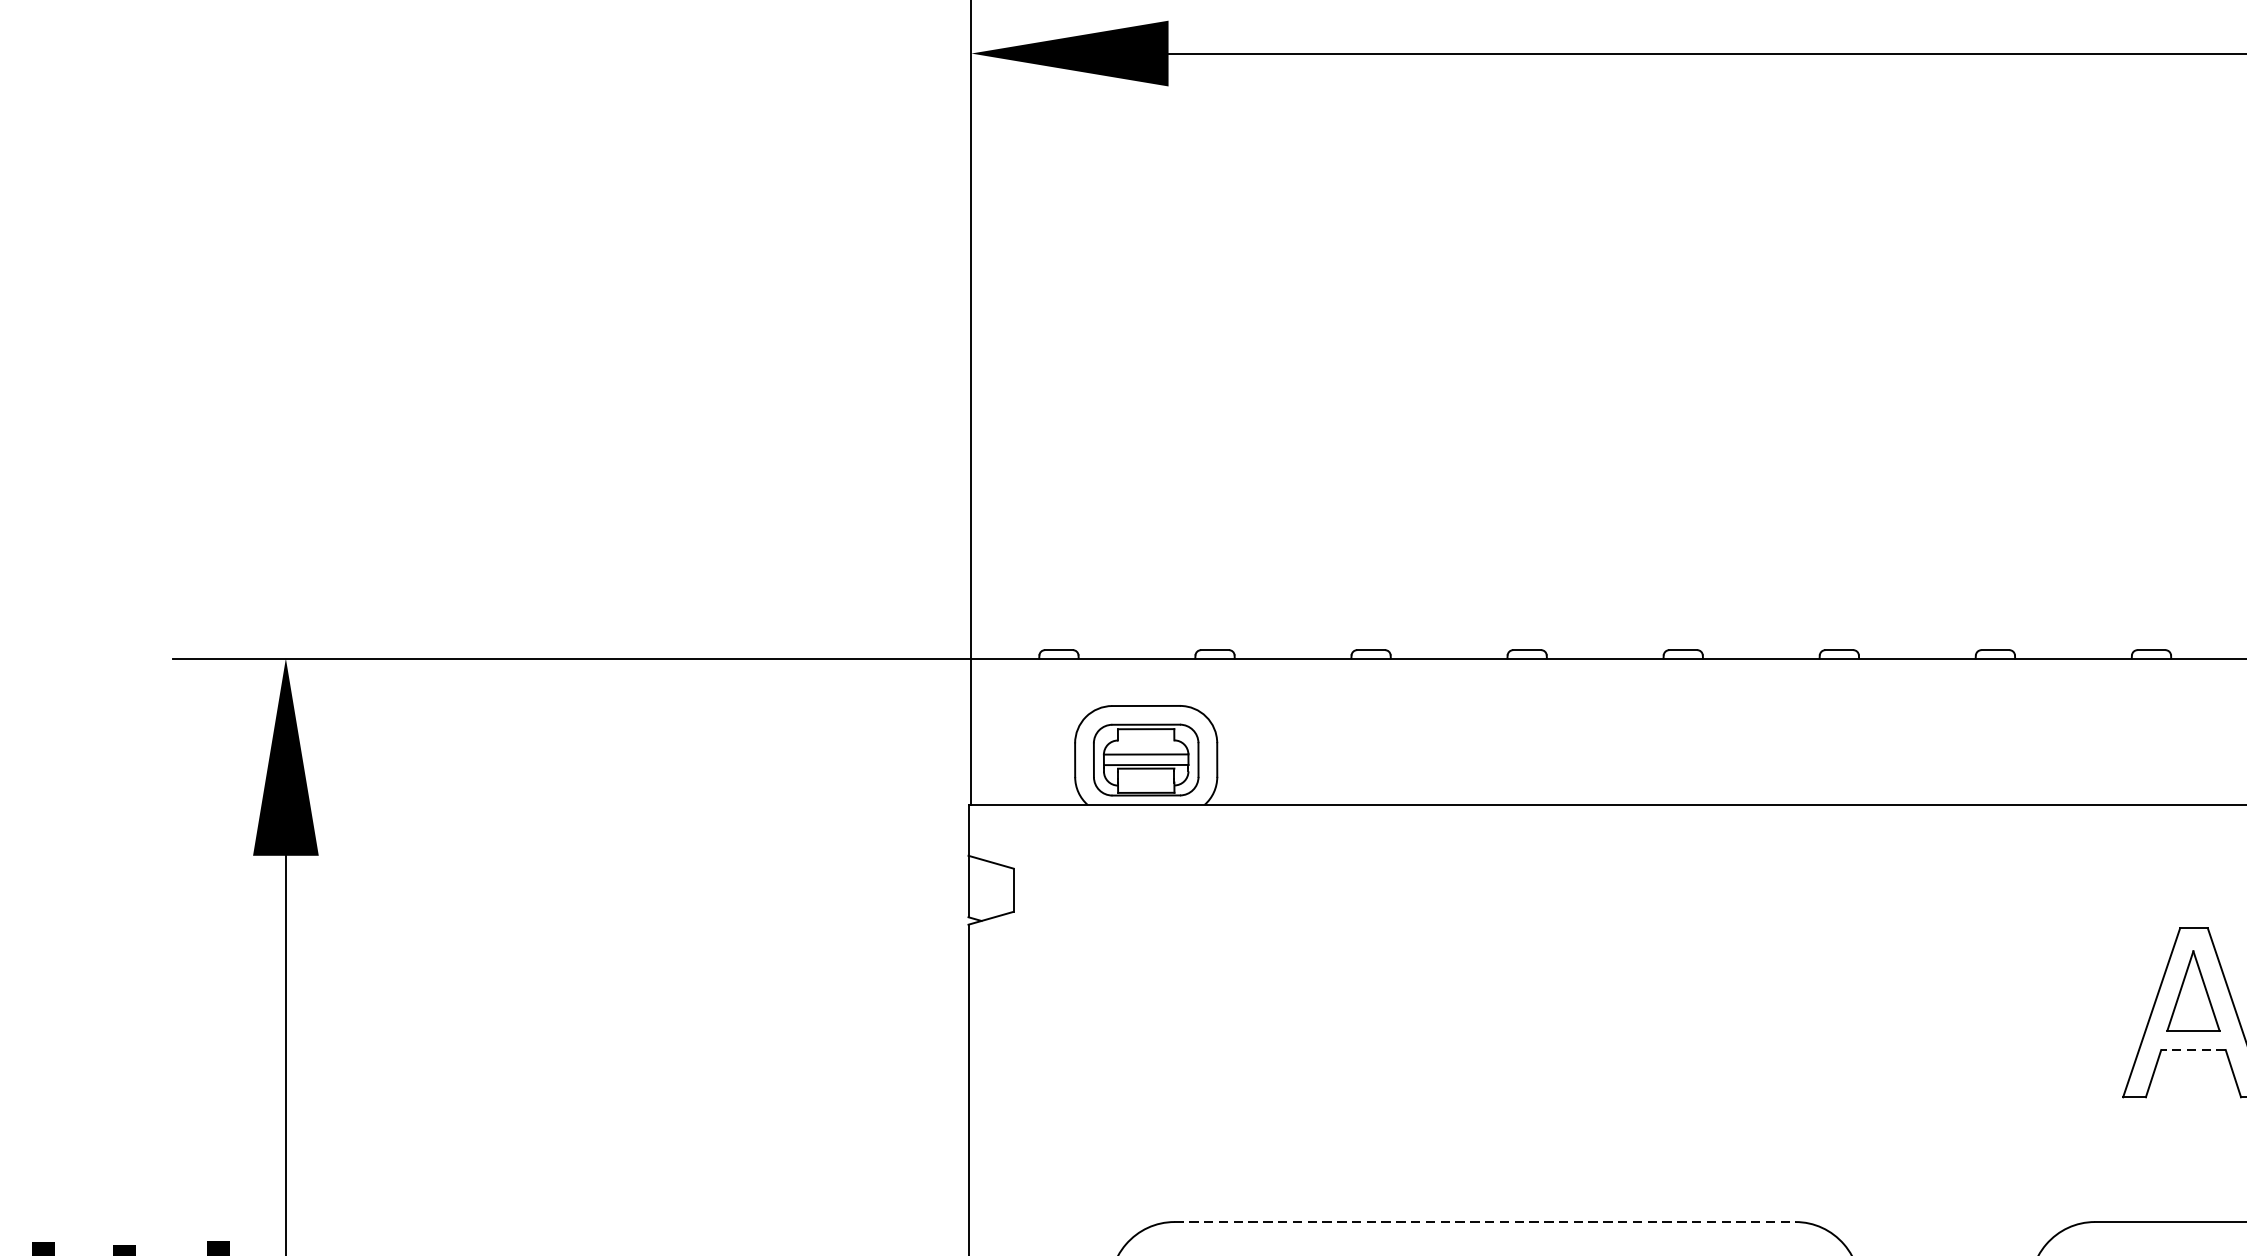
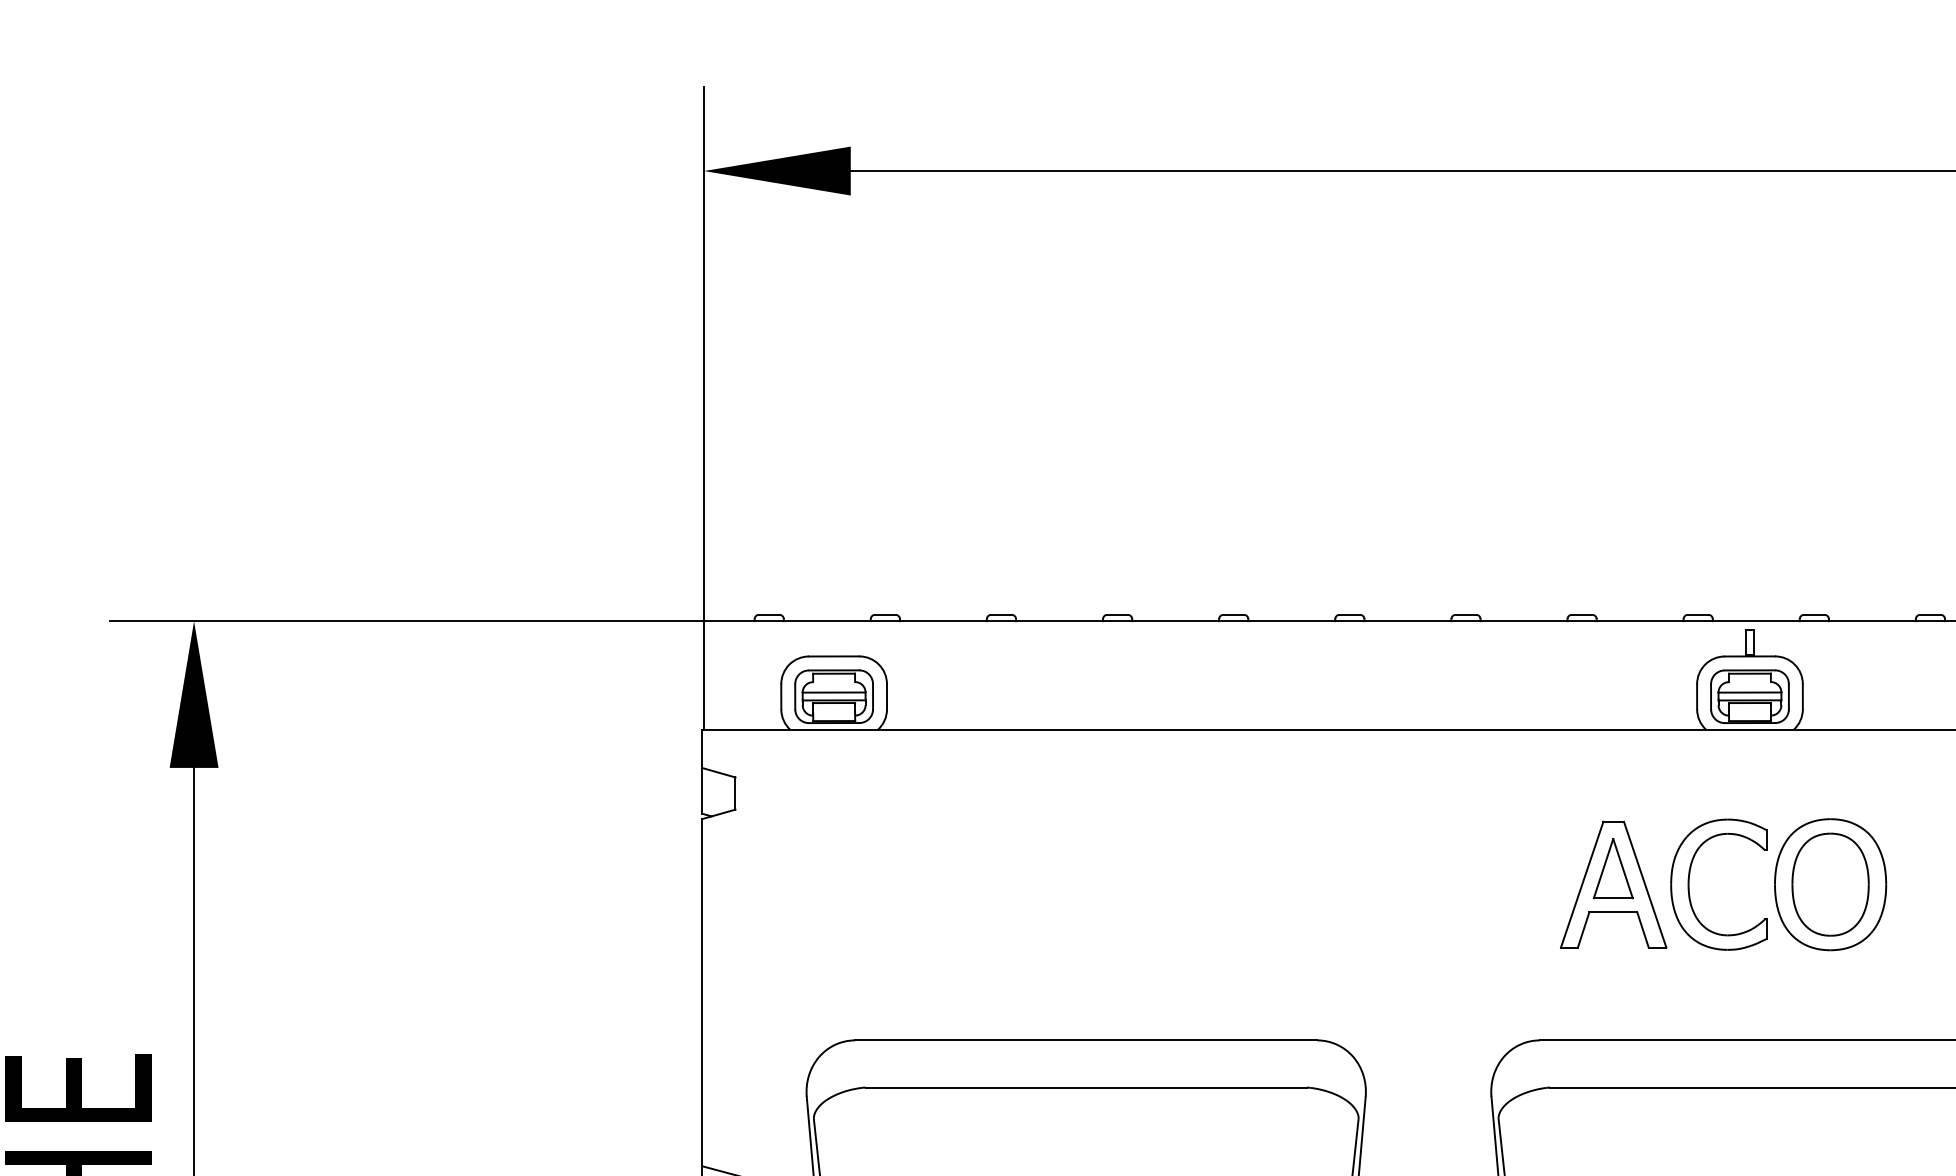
line: (2193, 1050) -> (1613, 912), dashed -> solid
line: (1485, 1222) -> (1086, 1040), dashed -> solid

